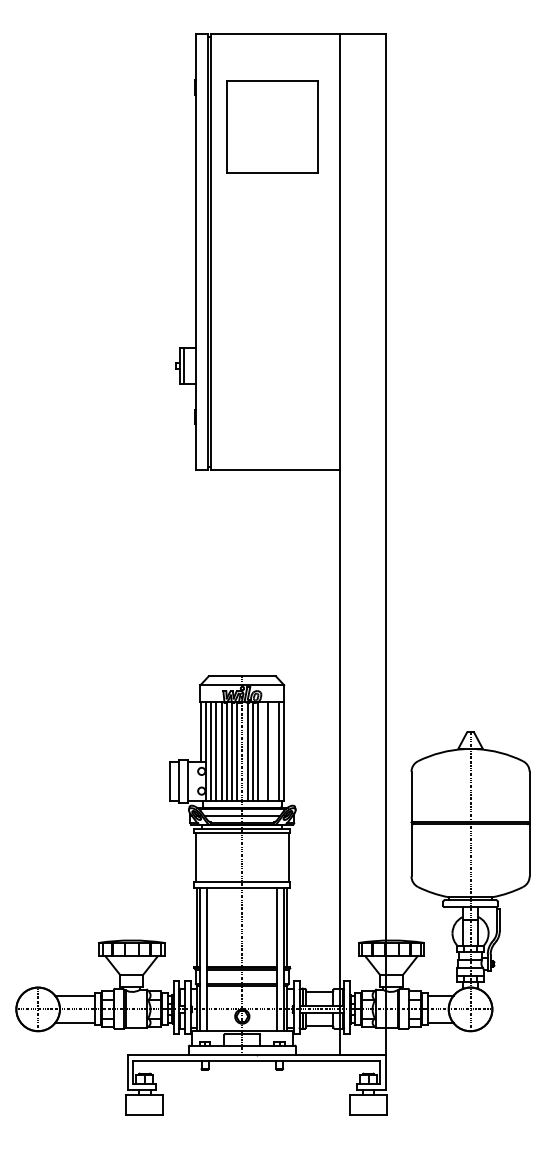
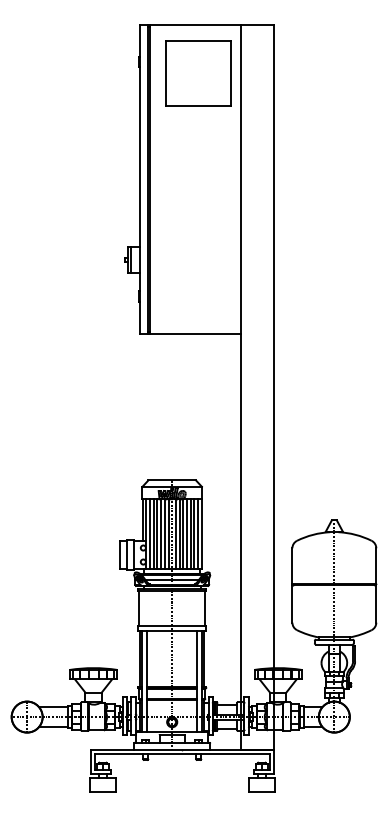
part: (272, 126) -> (198, 72), moved
line: (263, 751) -> (187, 533), added
line: (273, 751) -> (194, 533), added

